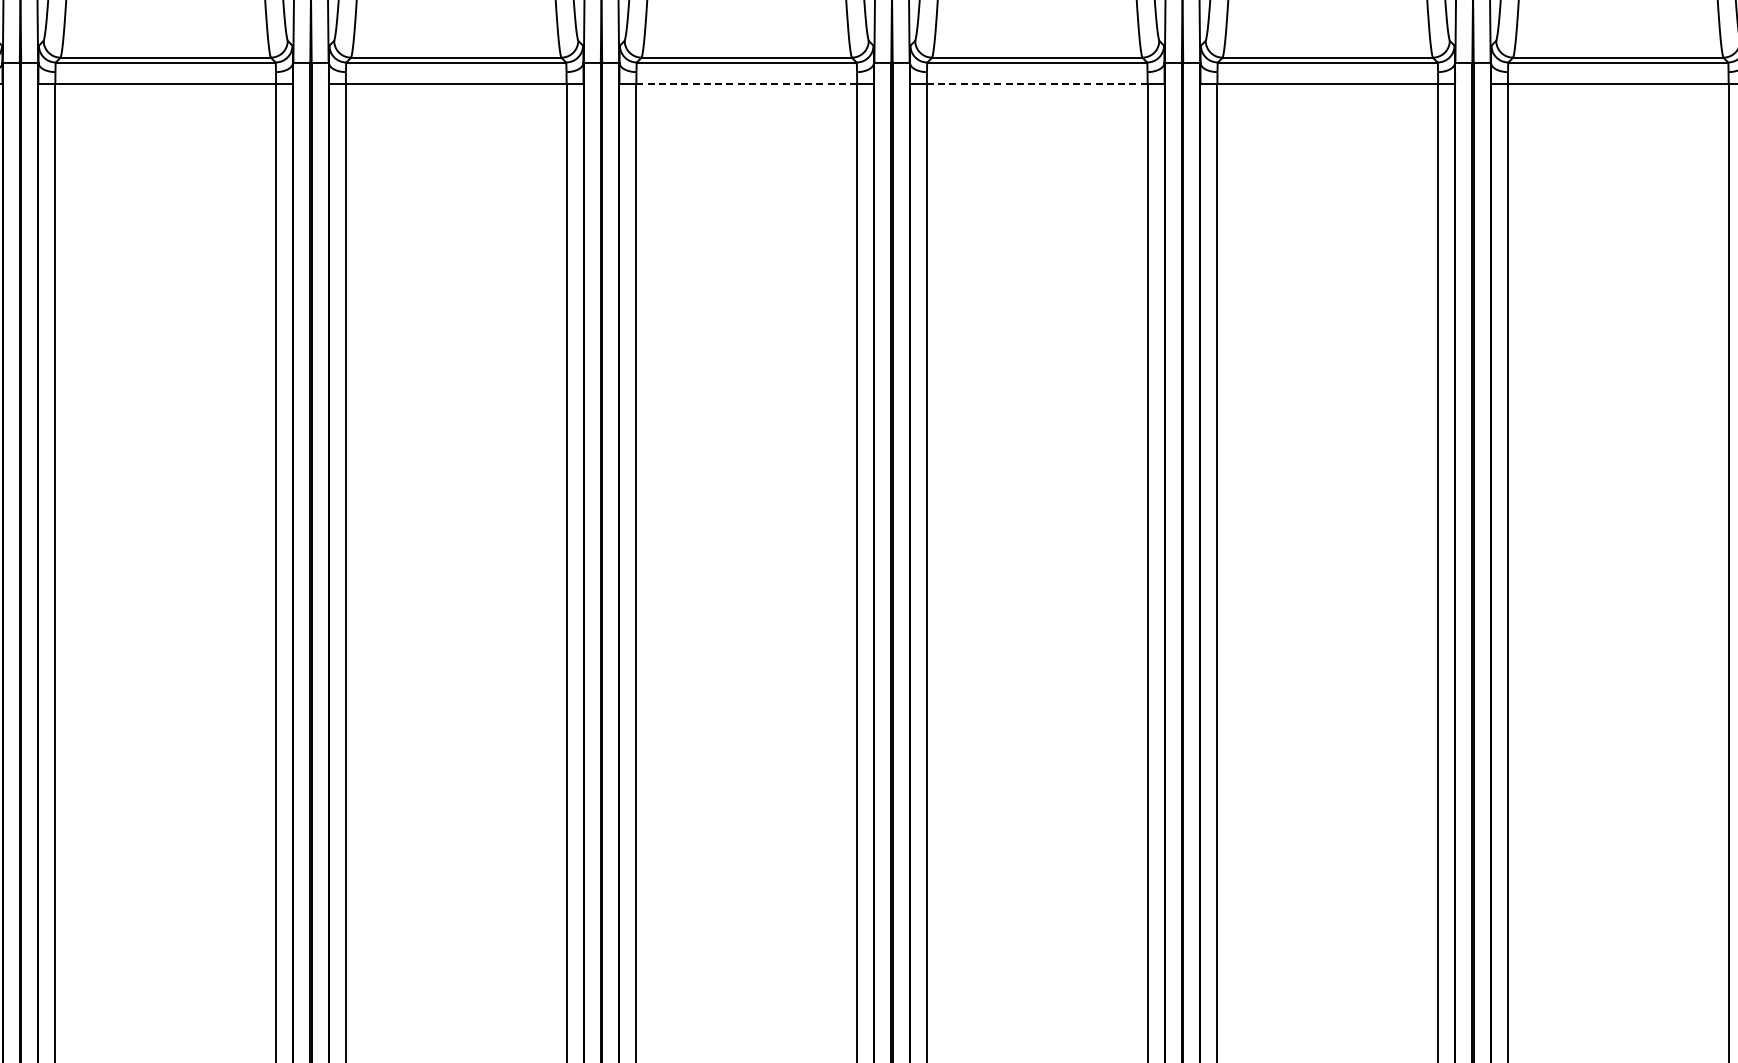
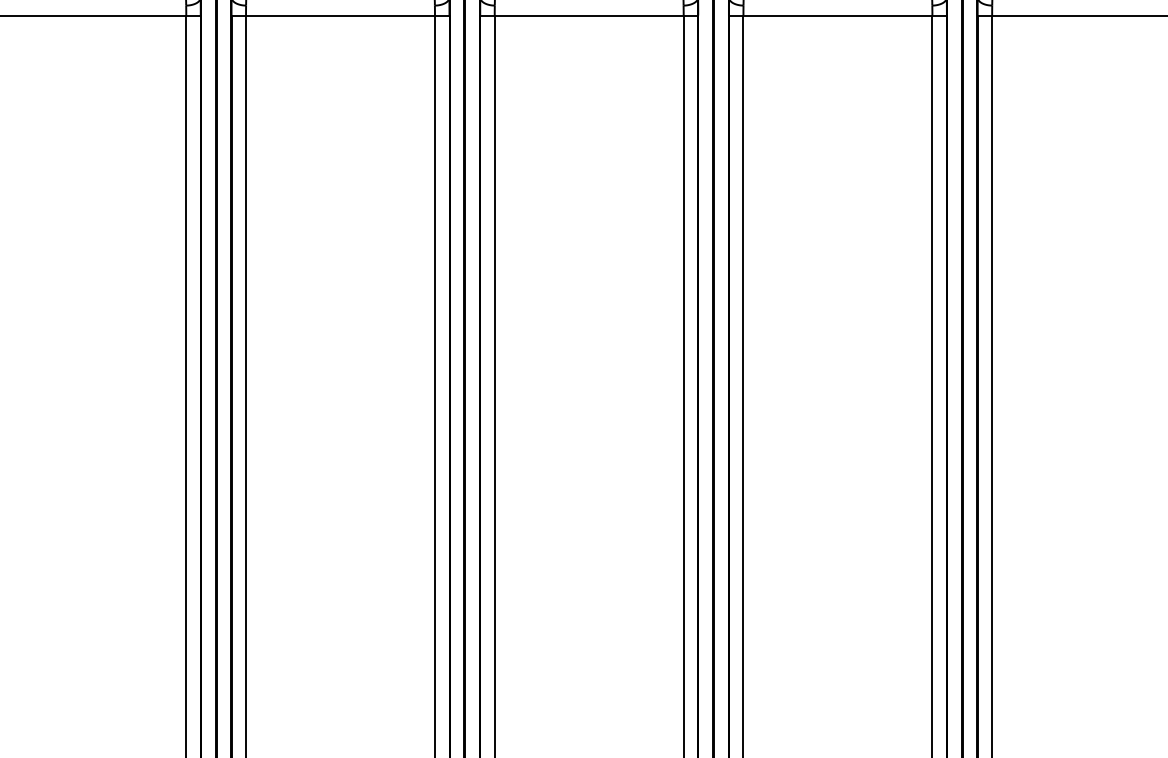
line: (747, 83) -> (589, 15), dashed -> solid
line: (1037, 83) -> (838, 15), dashed -> solid

